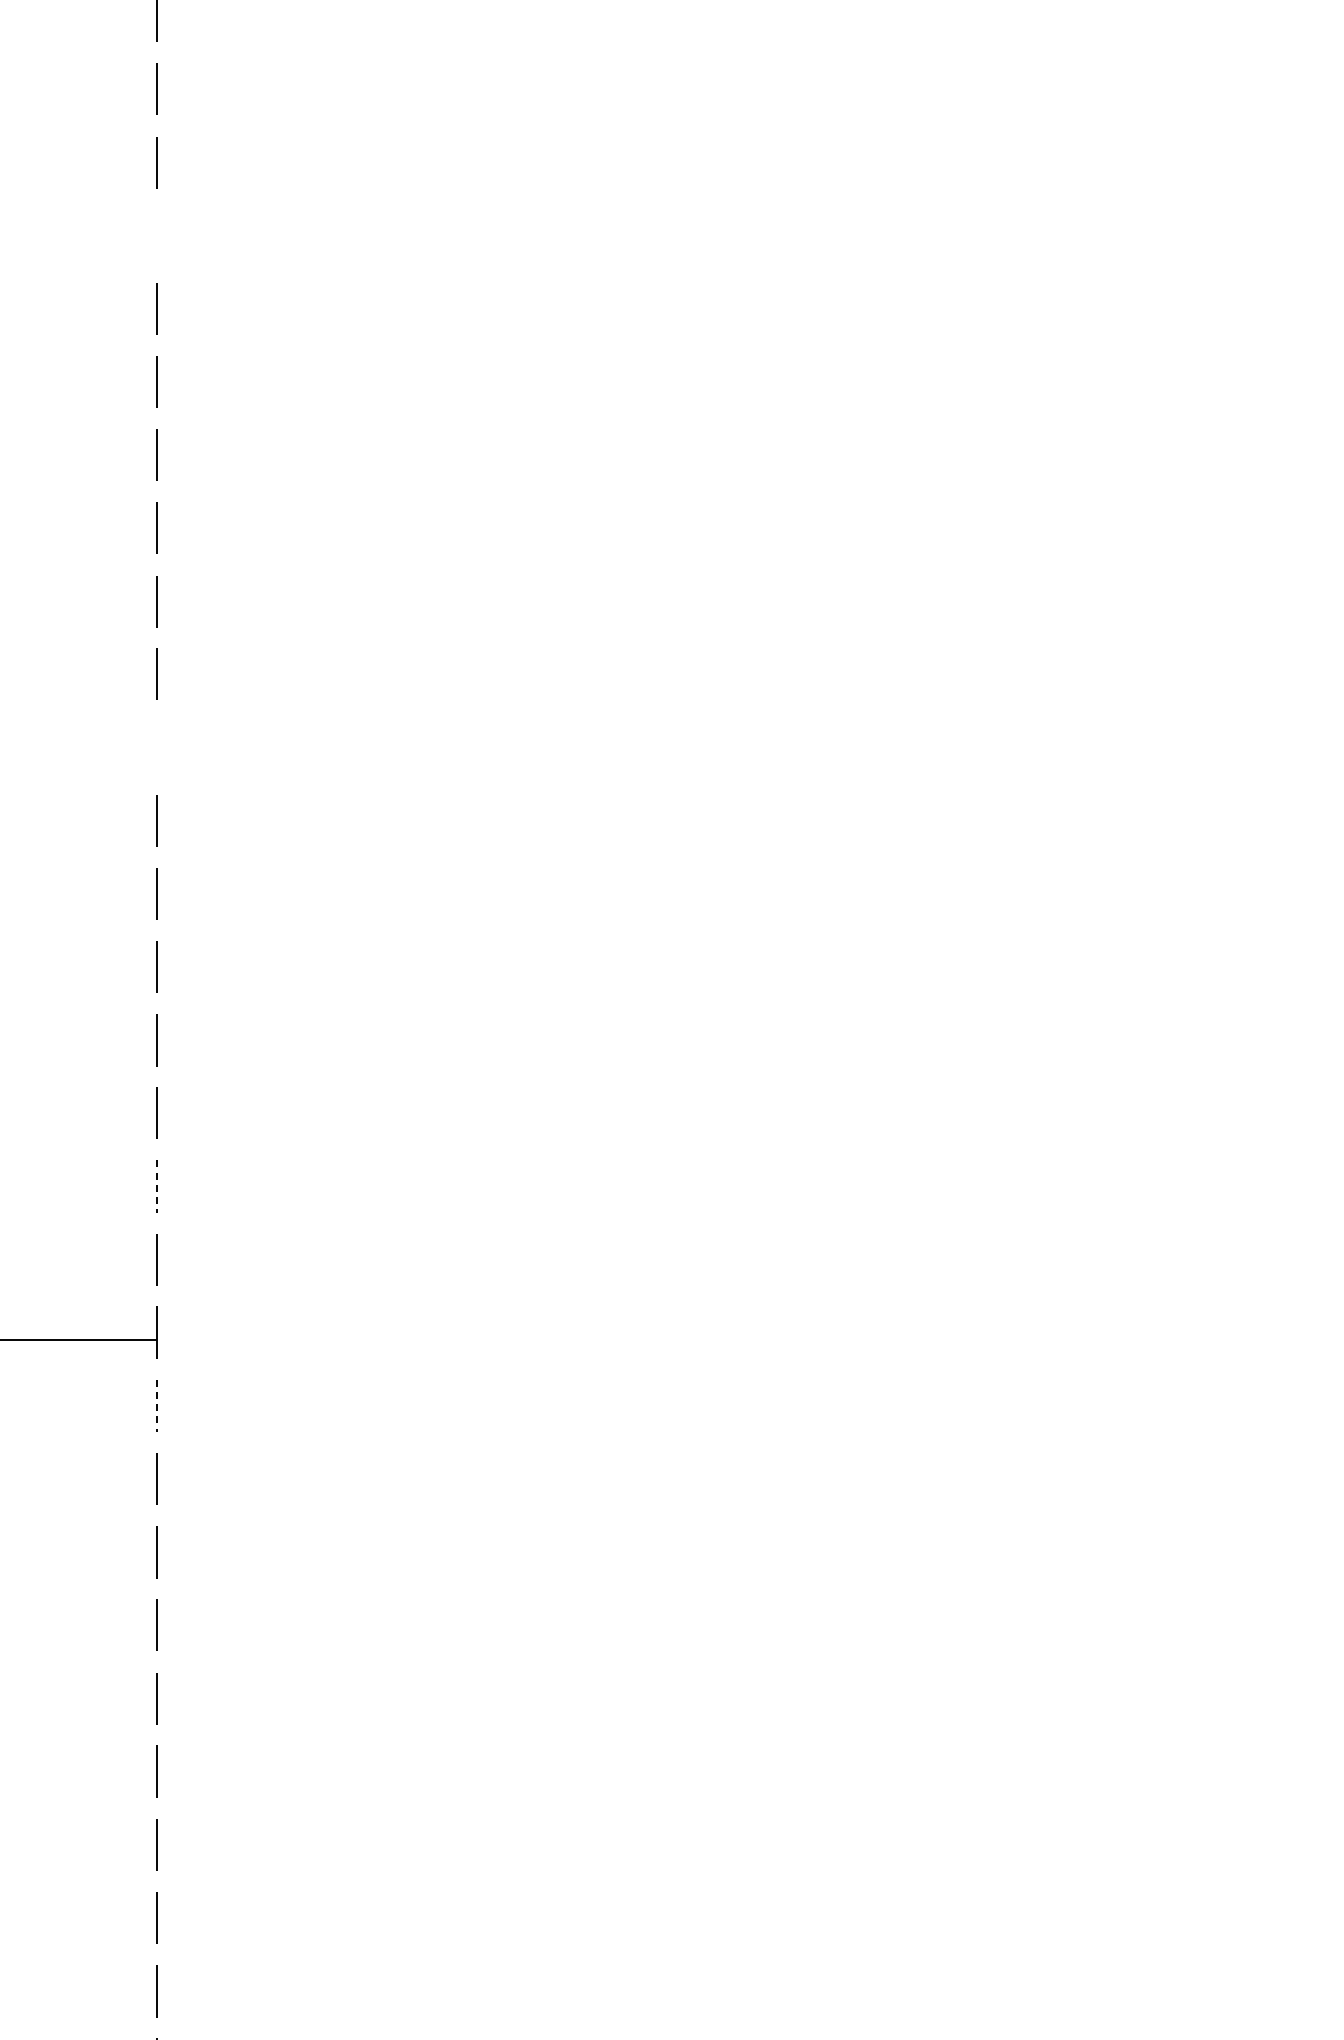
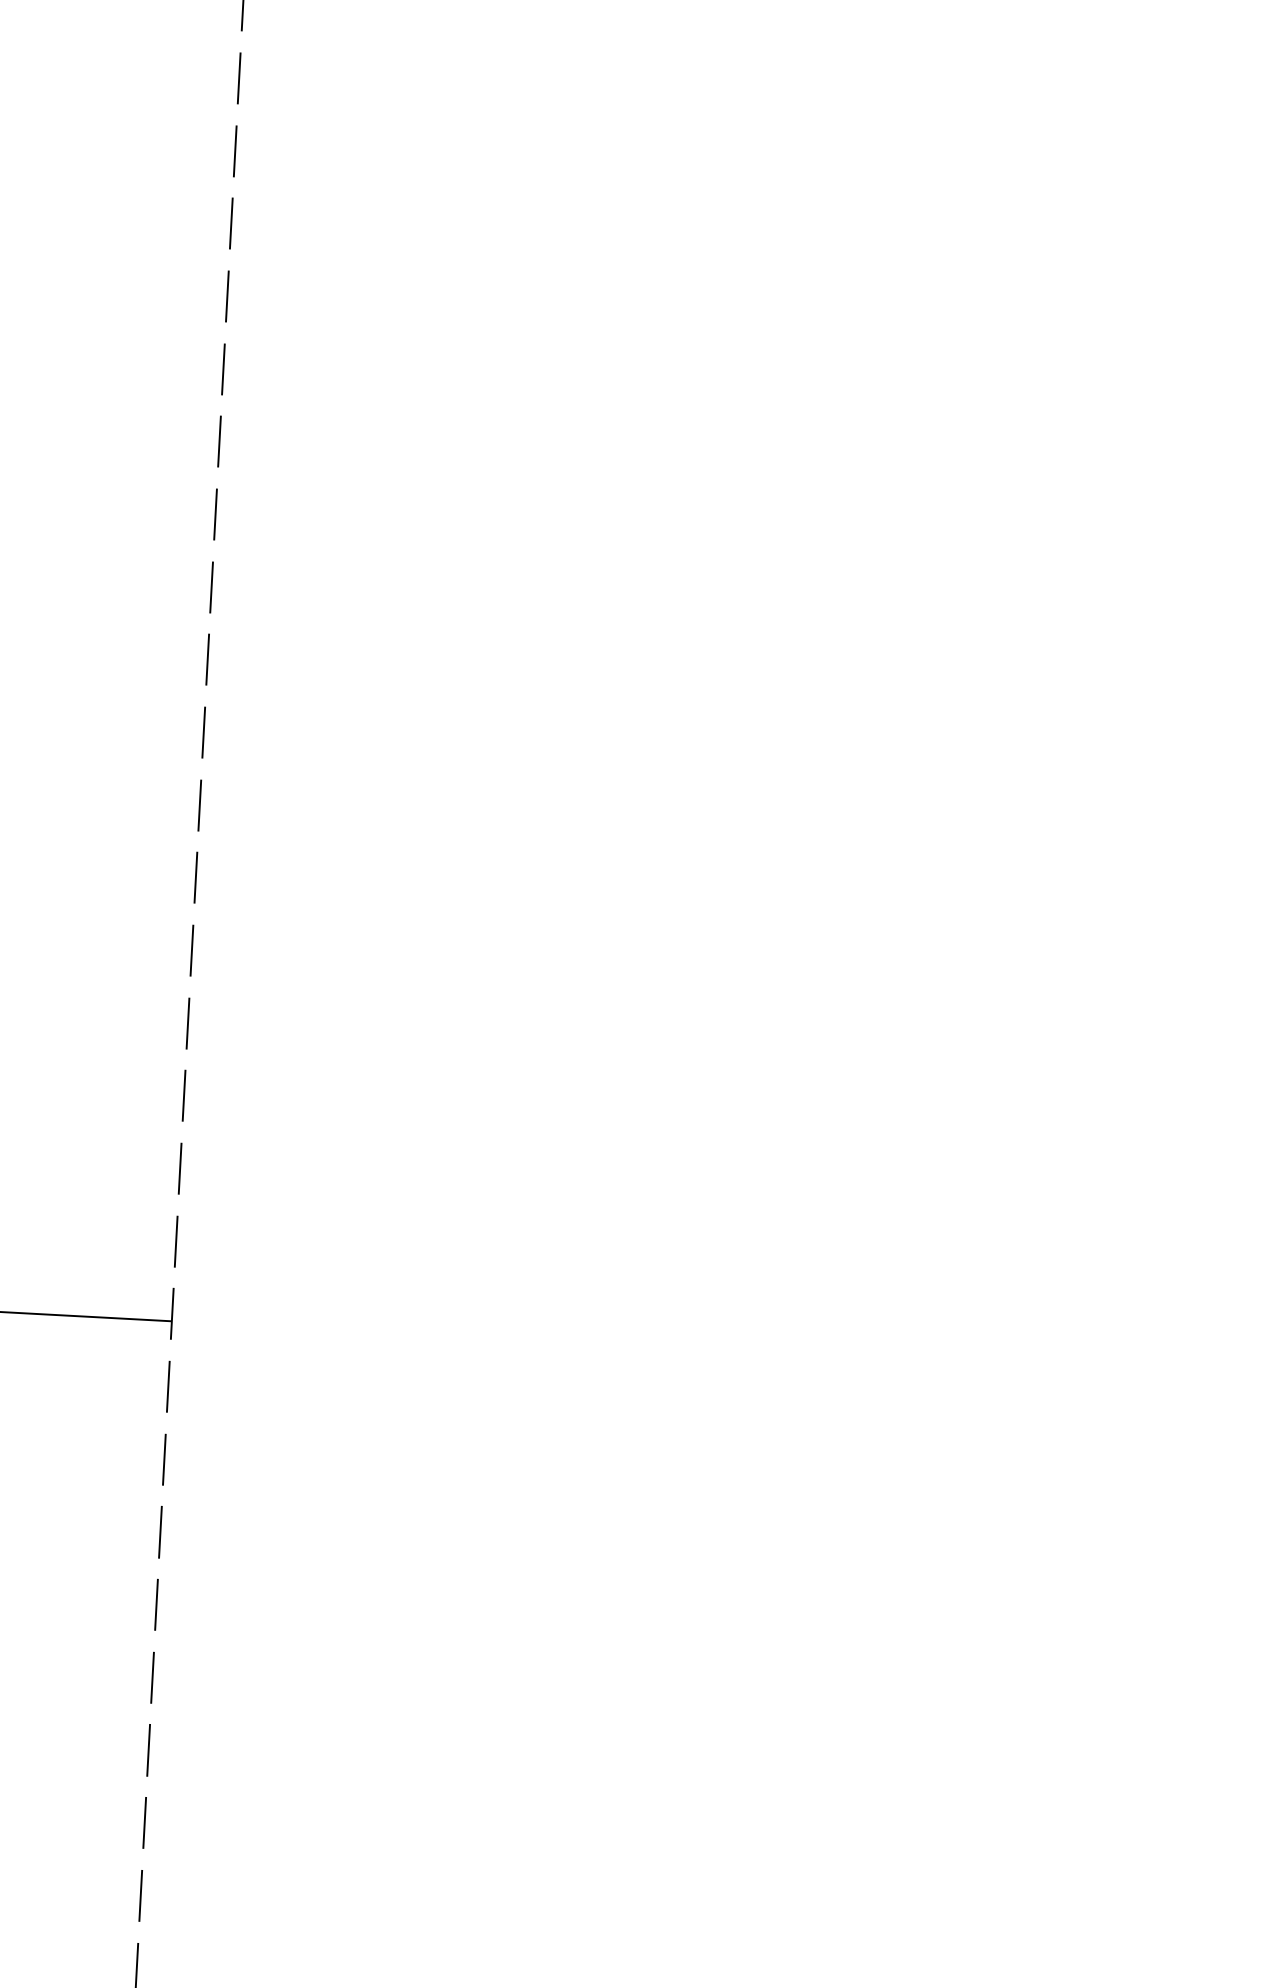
line: (156, 234) -> (230, 222), added
line: (156, 747) -> (203, 732), added
line: (157, 1186) -> (180, 1168), dashed -> solid
line: (157, 1406) -> (168, 1387), dashed -> solid

